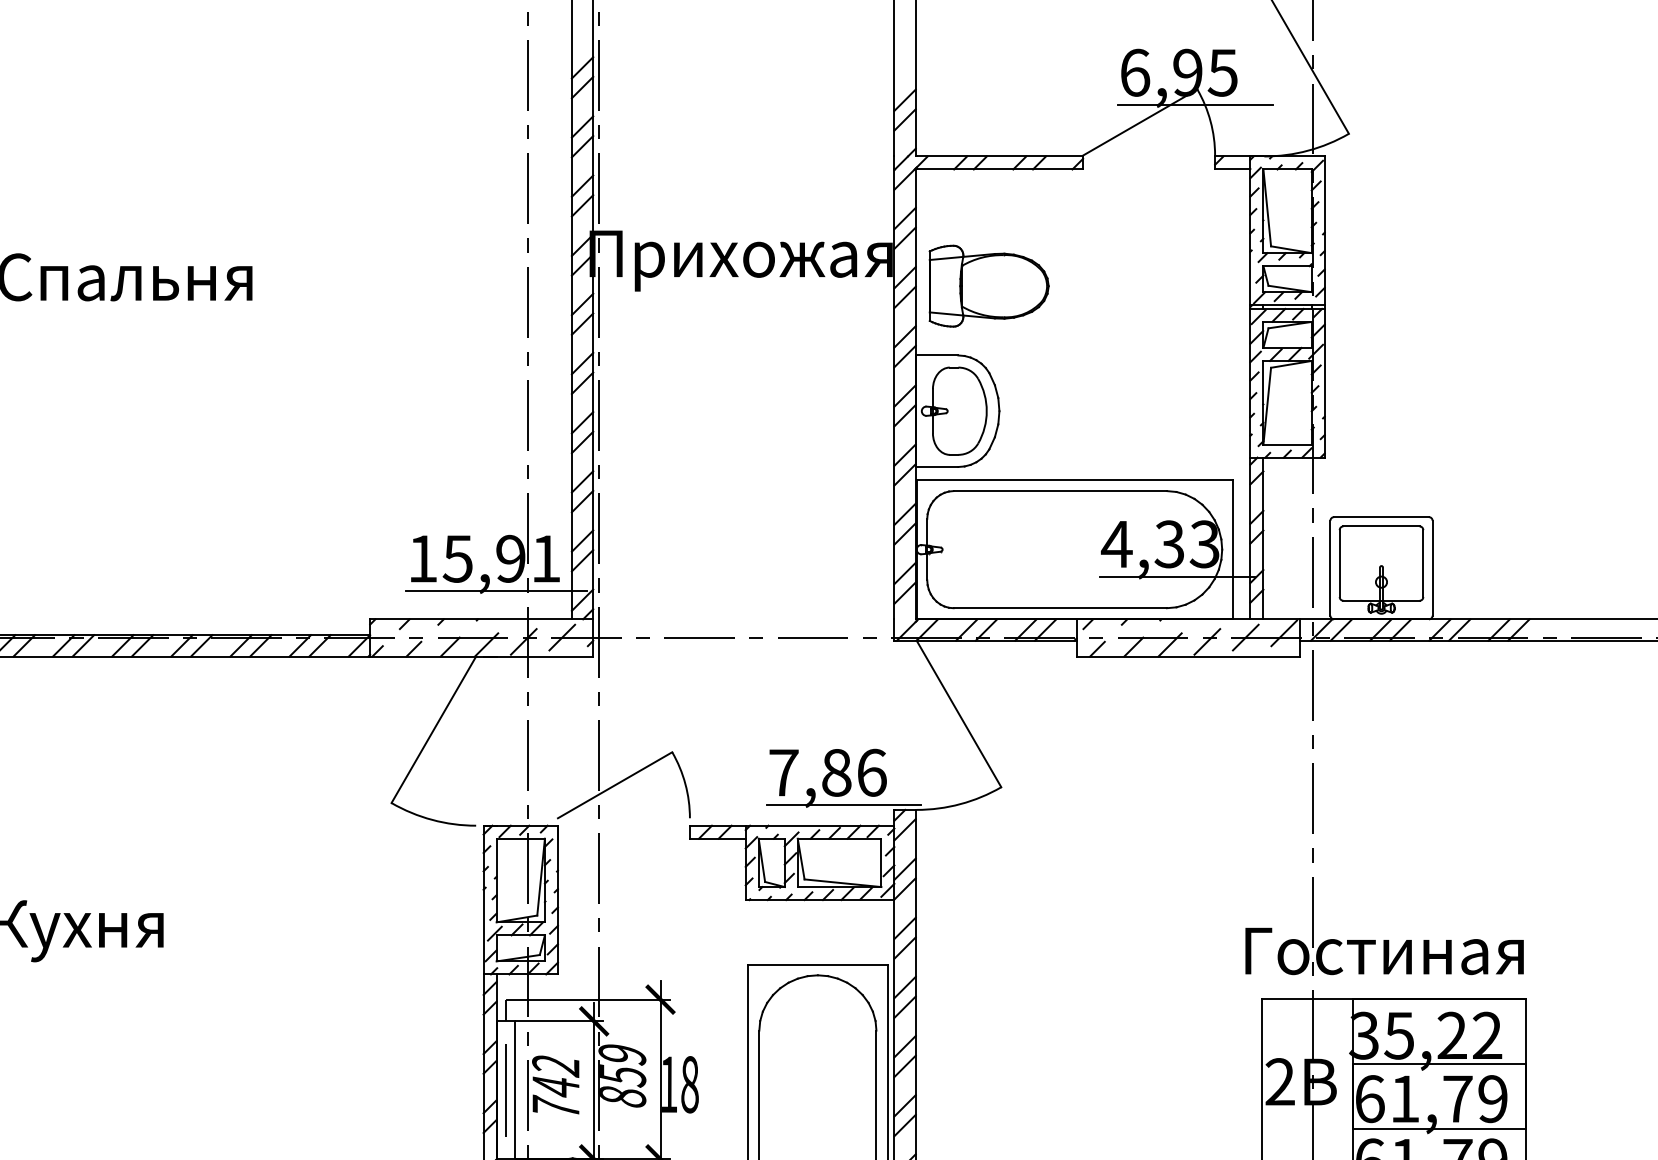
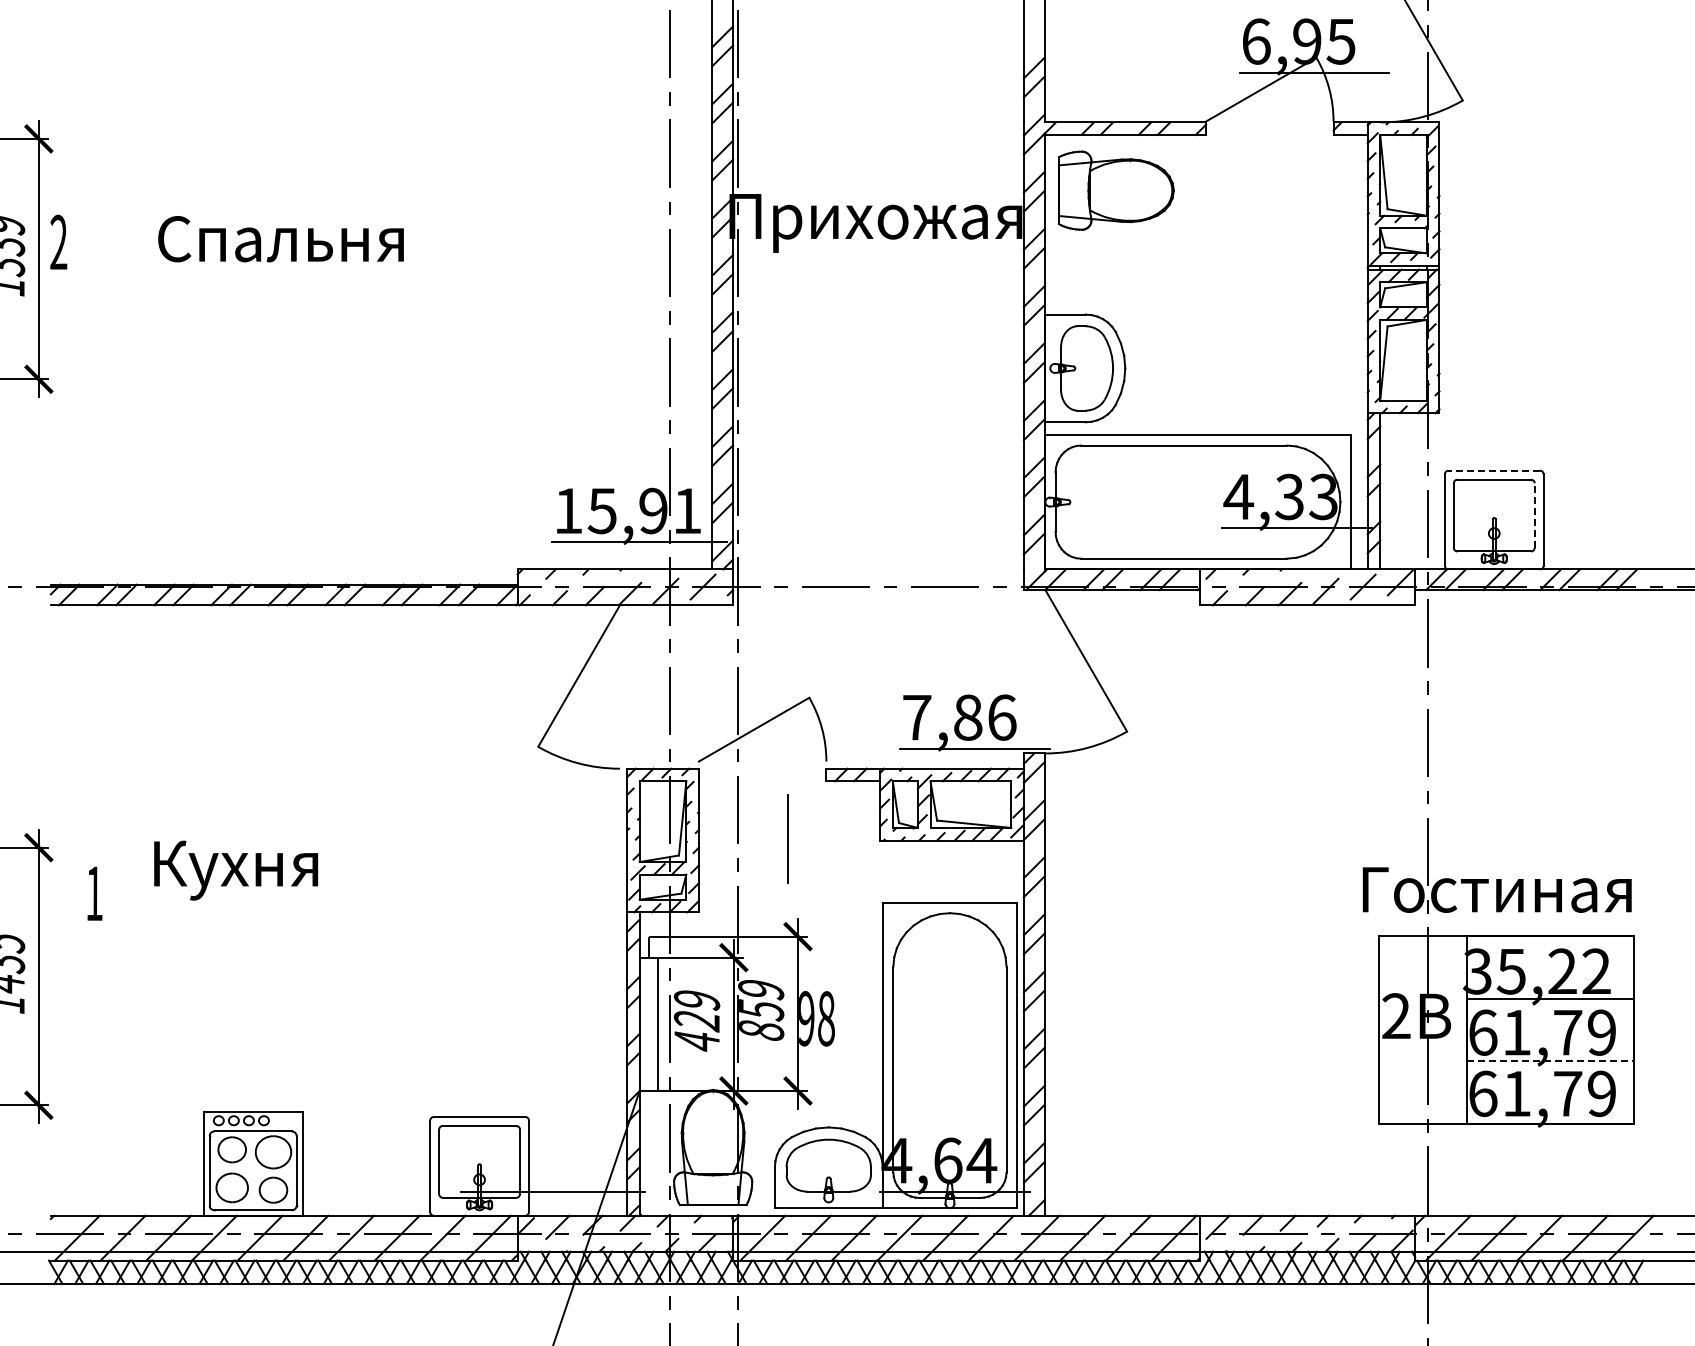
part: (989, 285) -> (1116, 190), moved
line: (1381, 516) -> (1494, 470), solid -> dashed
line: (1423, 563) -> (1534, 515), solid -> dashed
text: (669, 1084) -> (806, 1018), 18 -> 98
text: (555, 1086) -> (696, 1020), 742 -> 429
line: (505, 1089) -> (787, 838), moved
line: (1439, 1128) -> (1550, 1061), solid -> dashed

